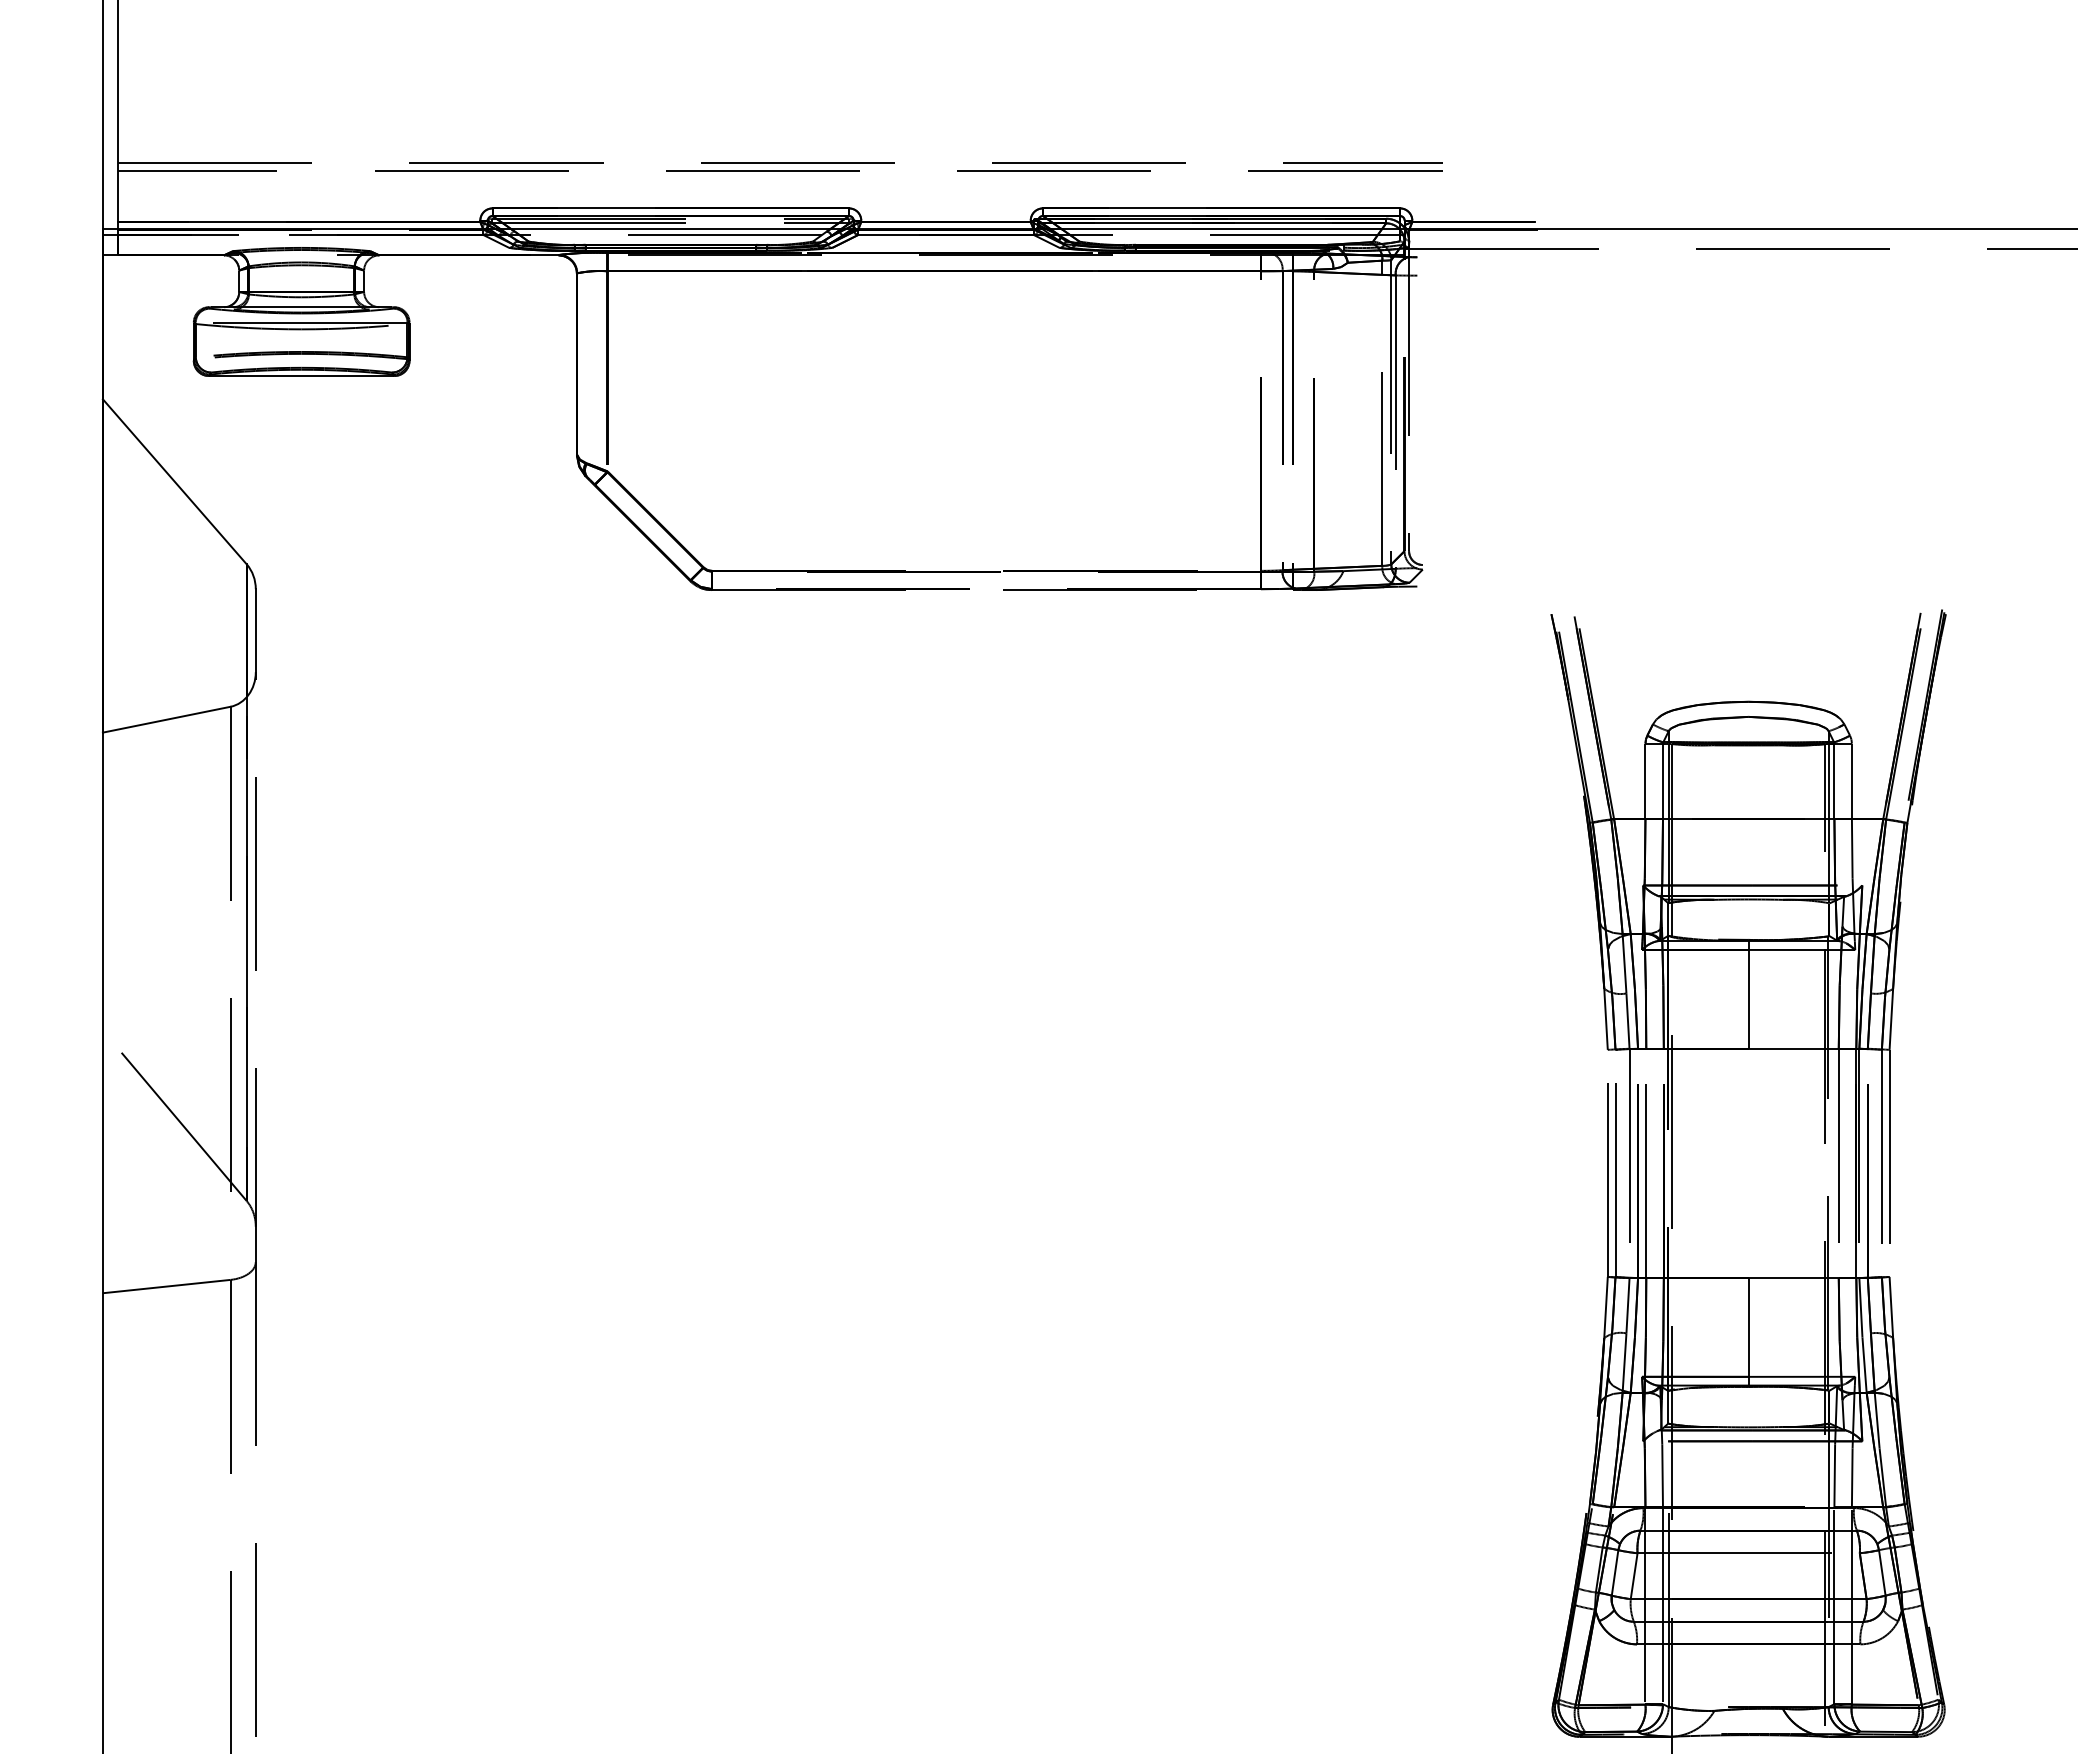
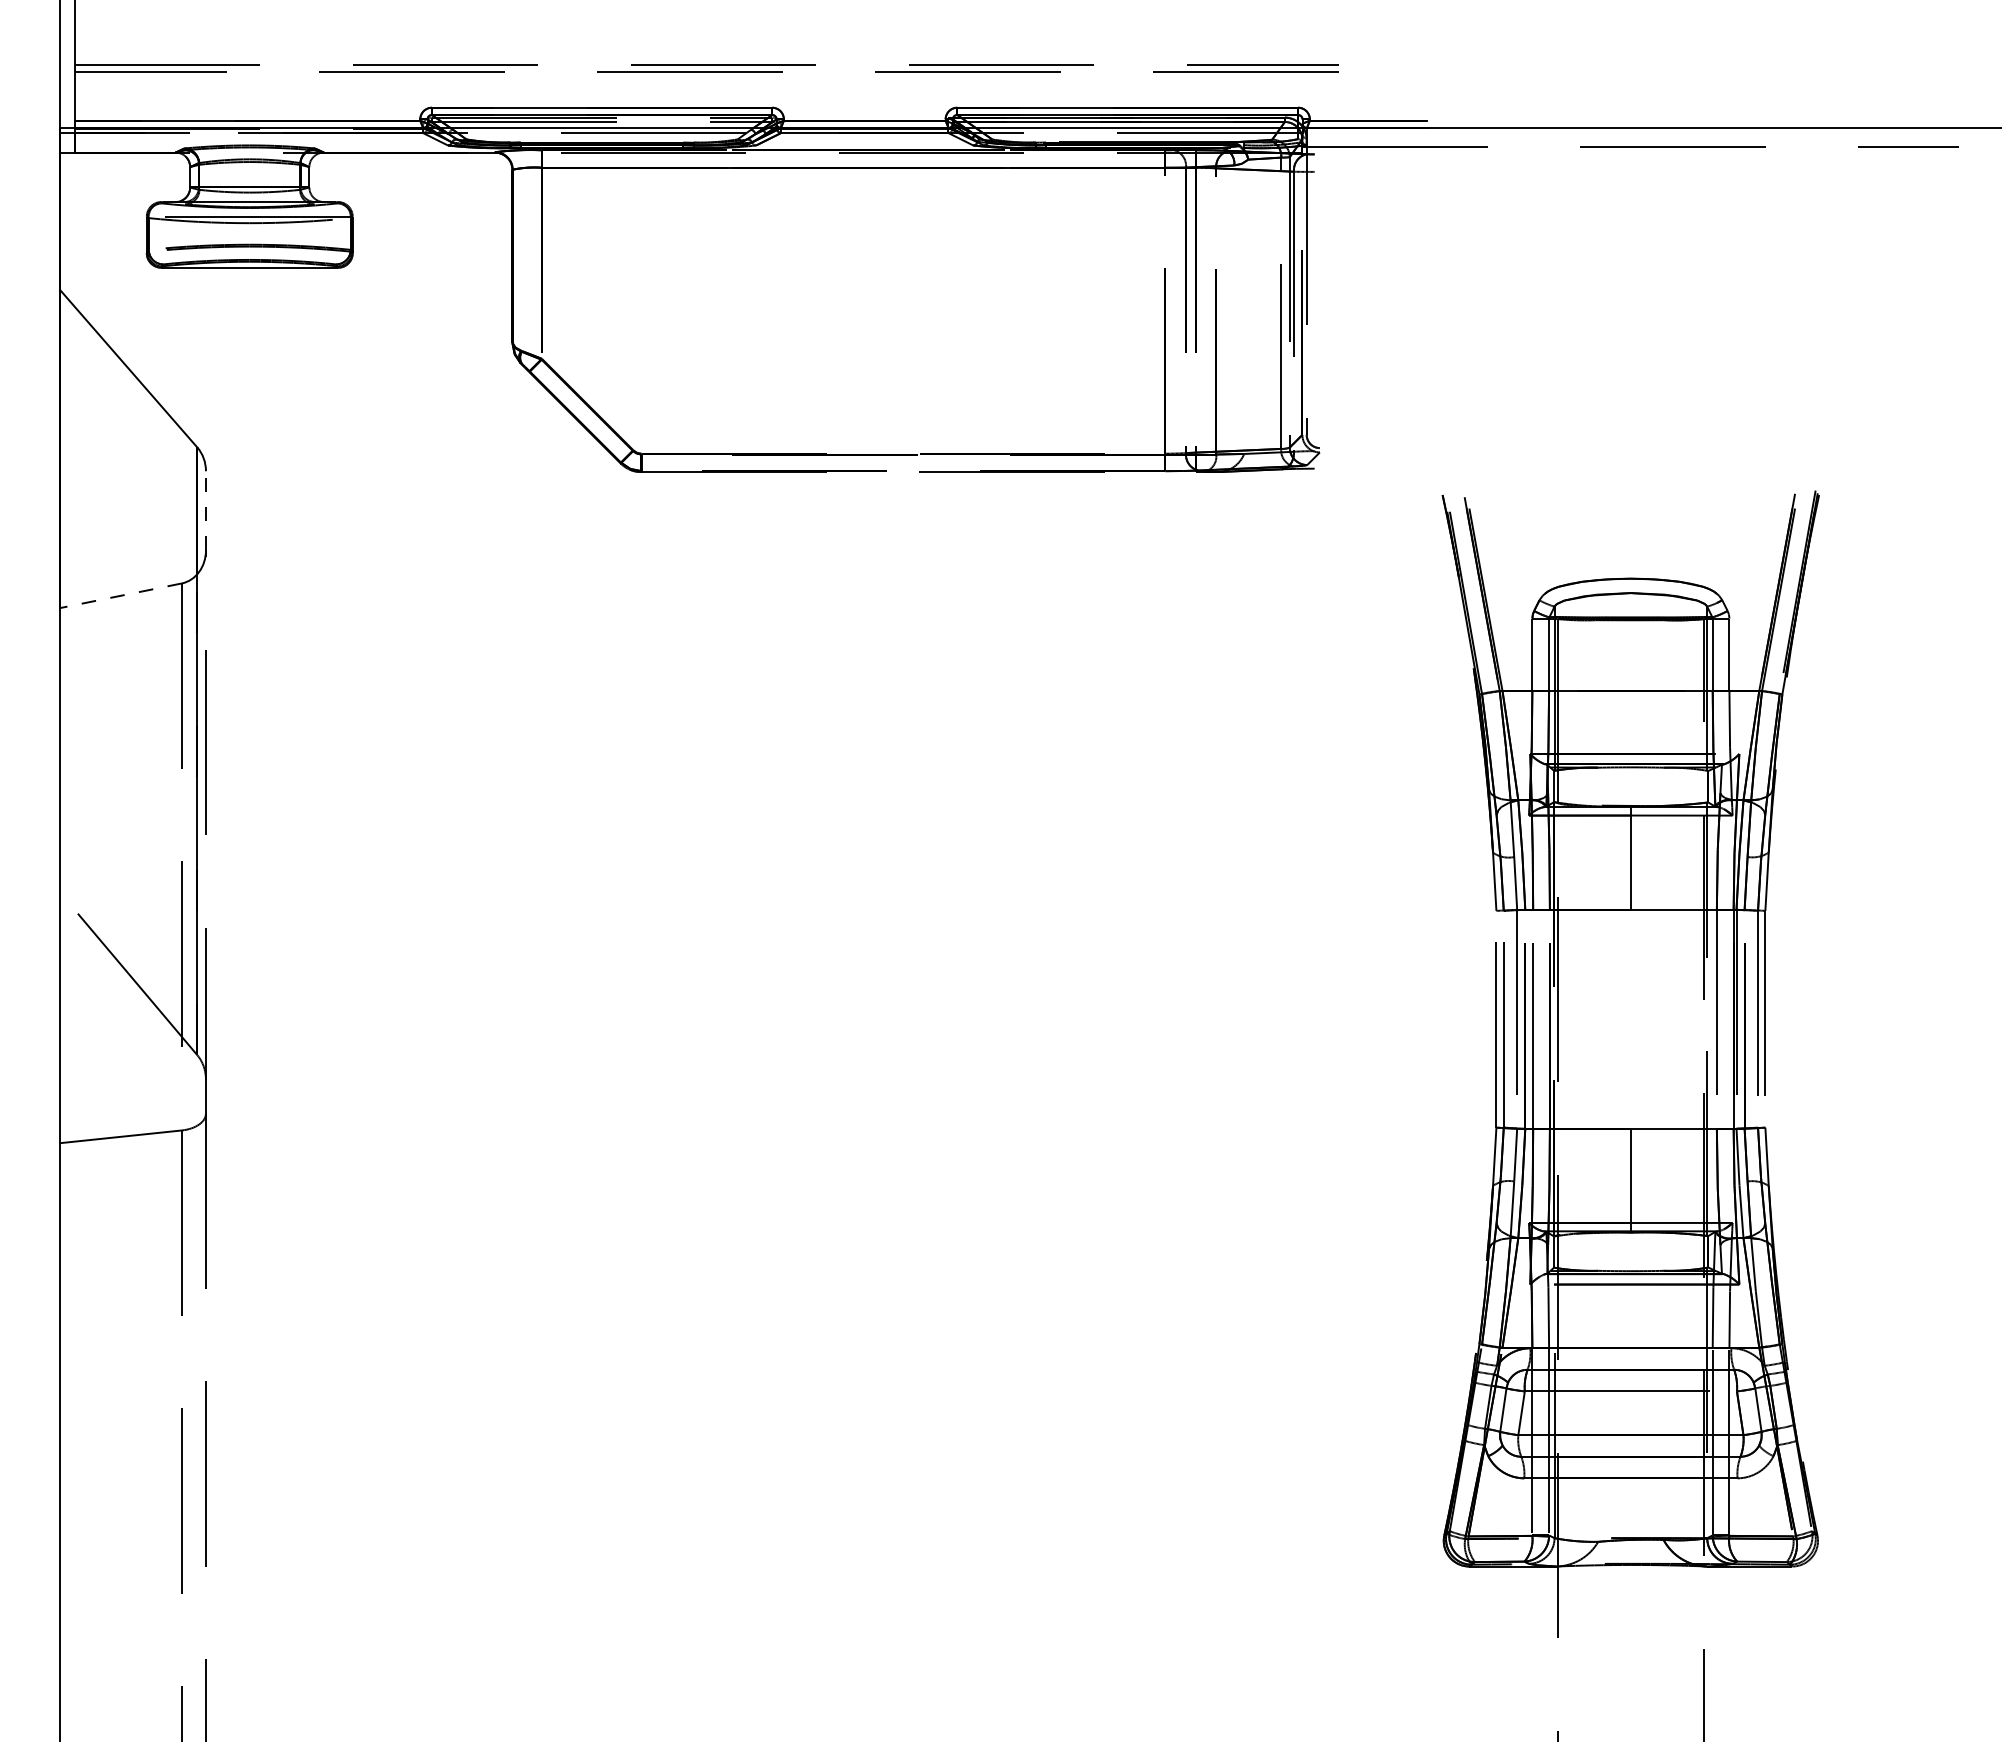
line: (255, 630) -> (205, 510), solid -> dashed
line: (166, 719) -> (120, 595), solid -> dashed

